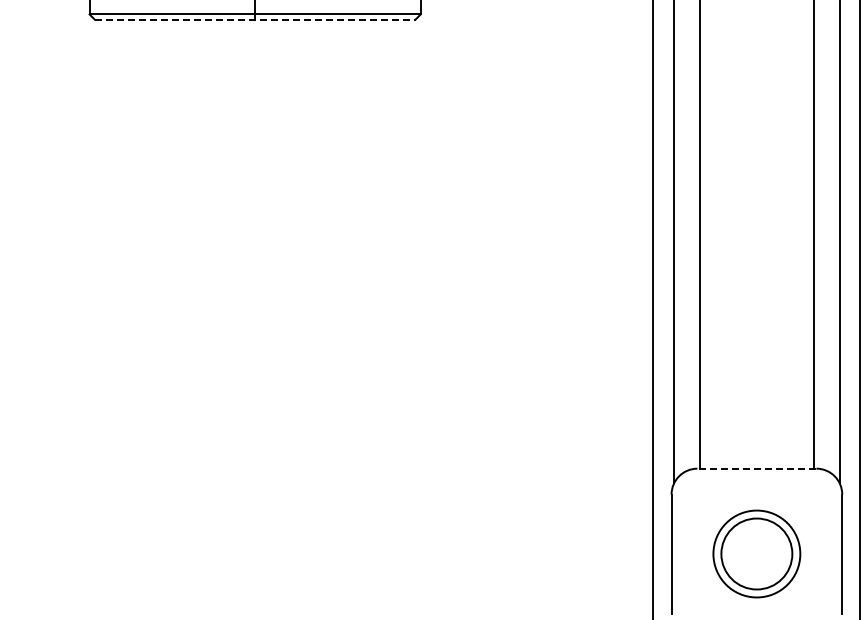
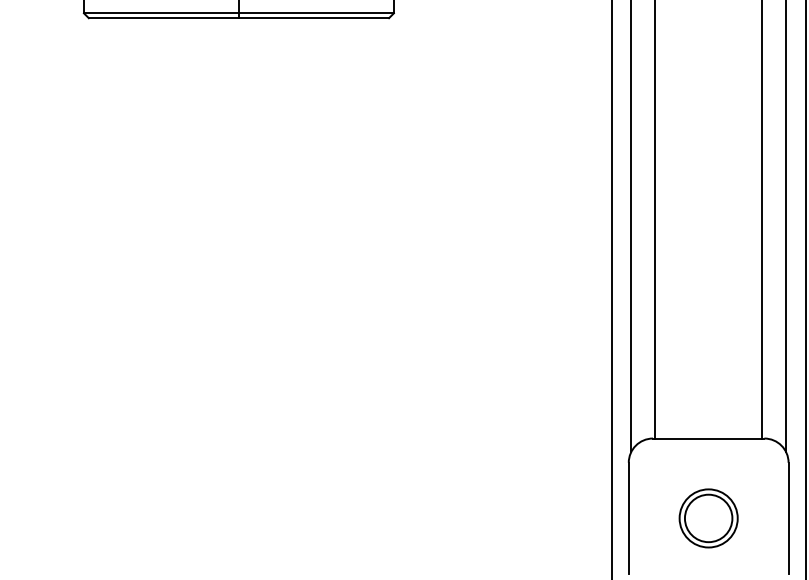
line: (255, 19) -> (239, 18), dashed -> solid
line: (756, 468) -> (708, 438), dashed -> solid
part: (756, 553) -> (708, 517), size x0.71

